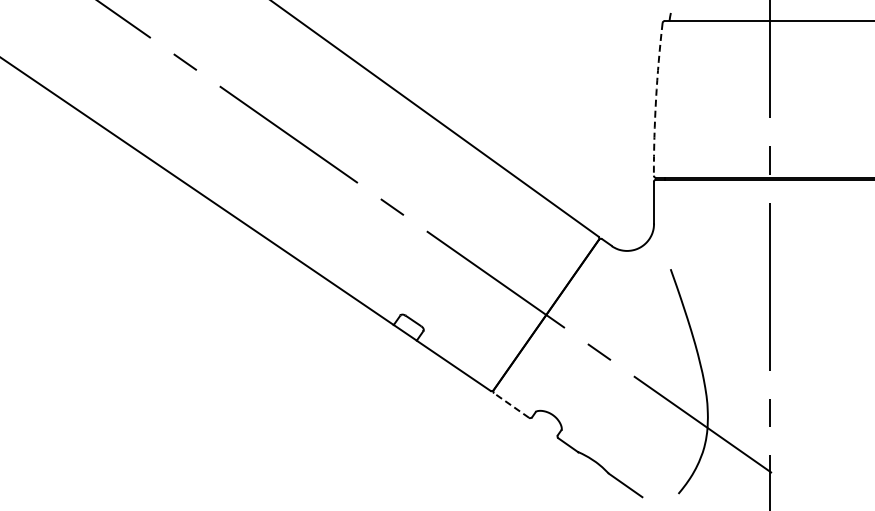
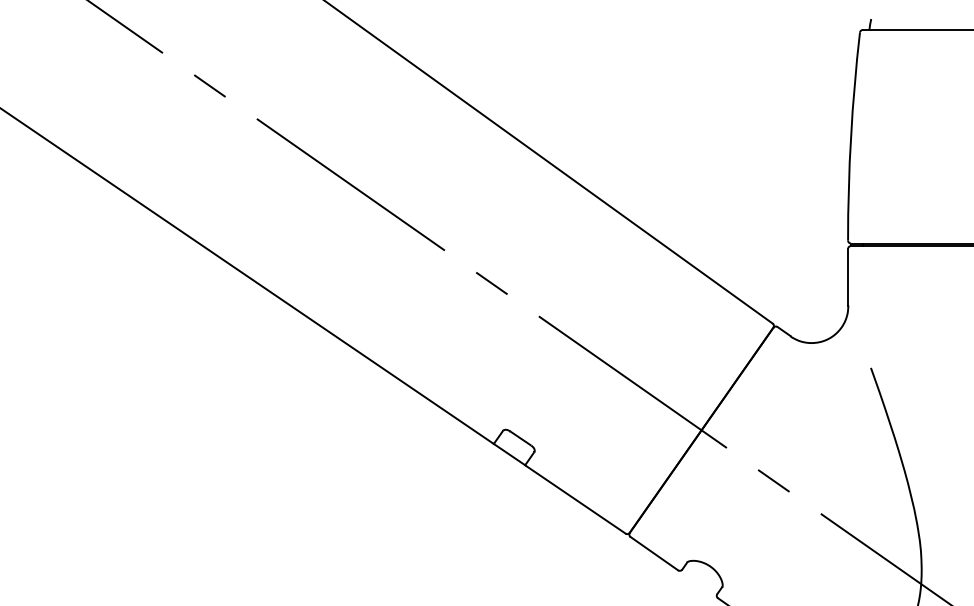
arc: (656, 99) -> (851, 136), dashed -> solid
line: (511, 405) -> (654, 553), dashed -> solid

